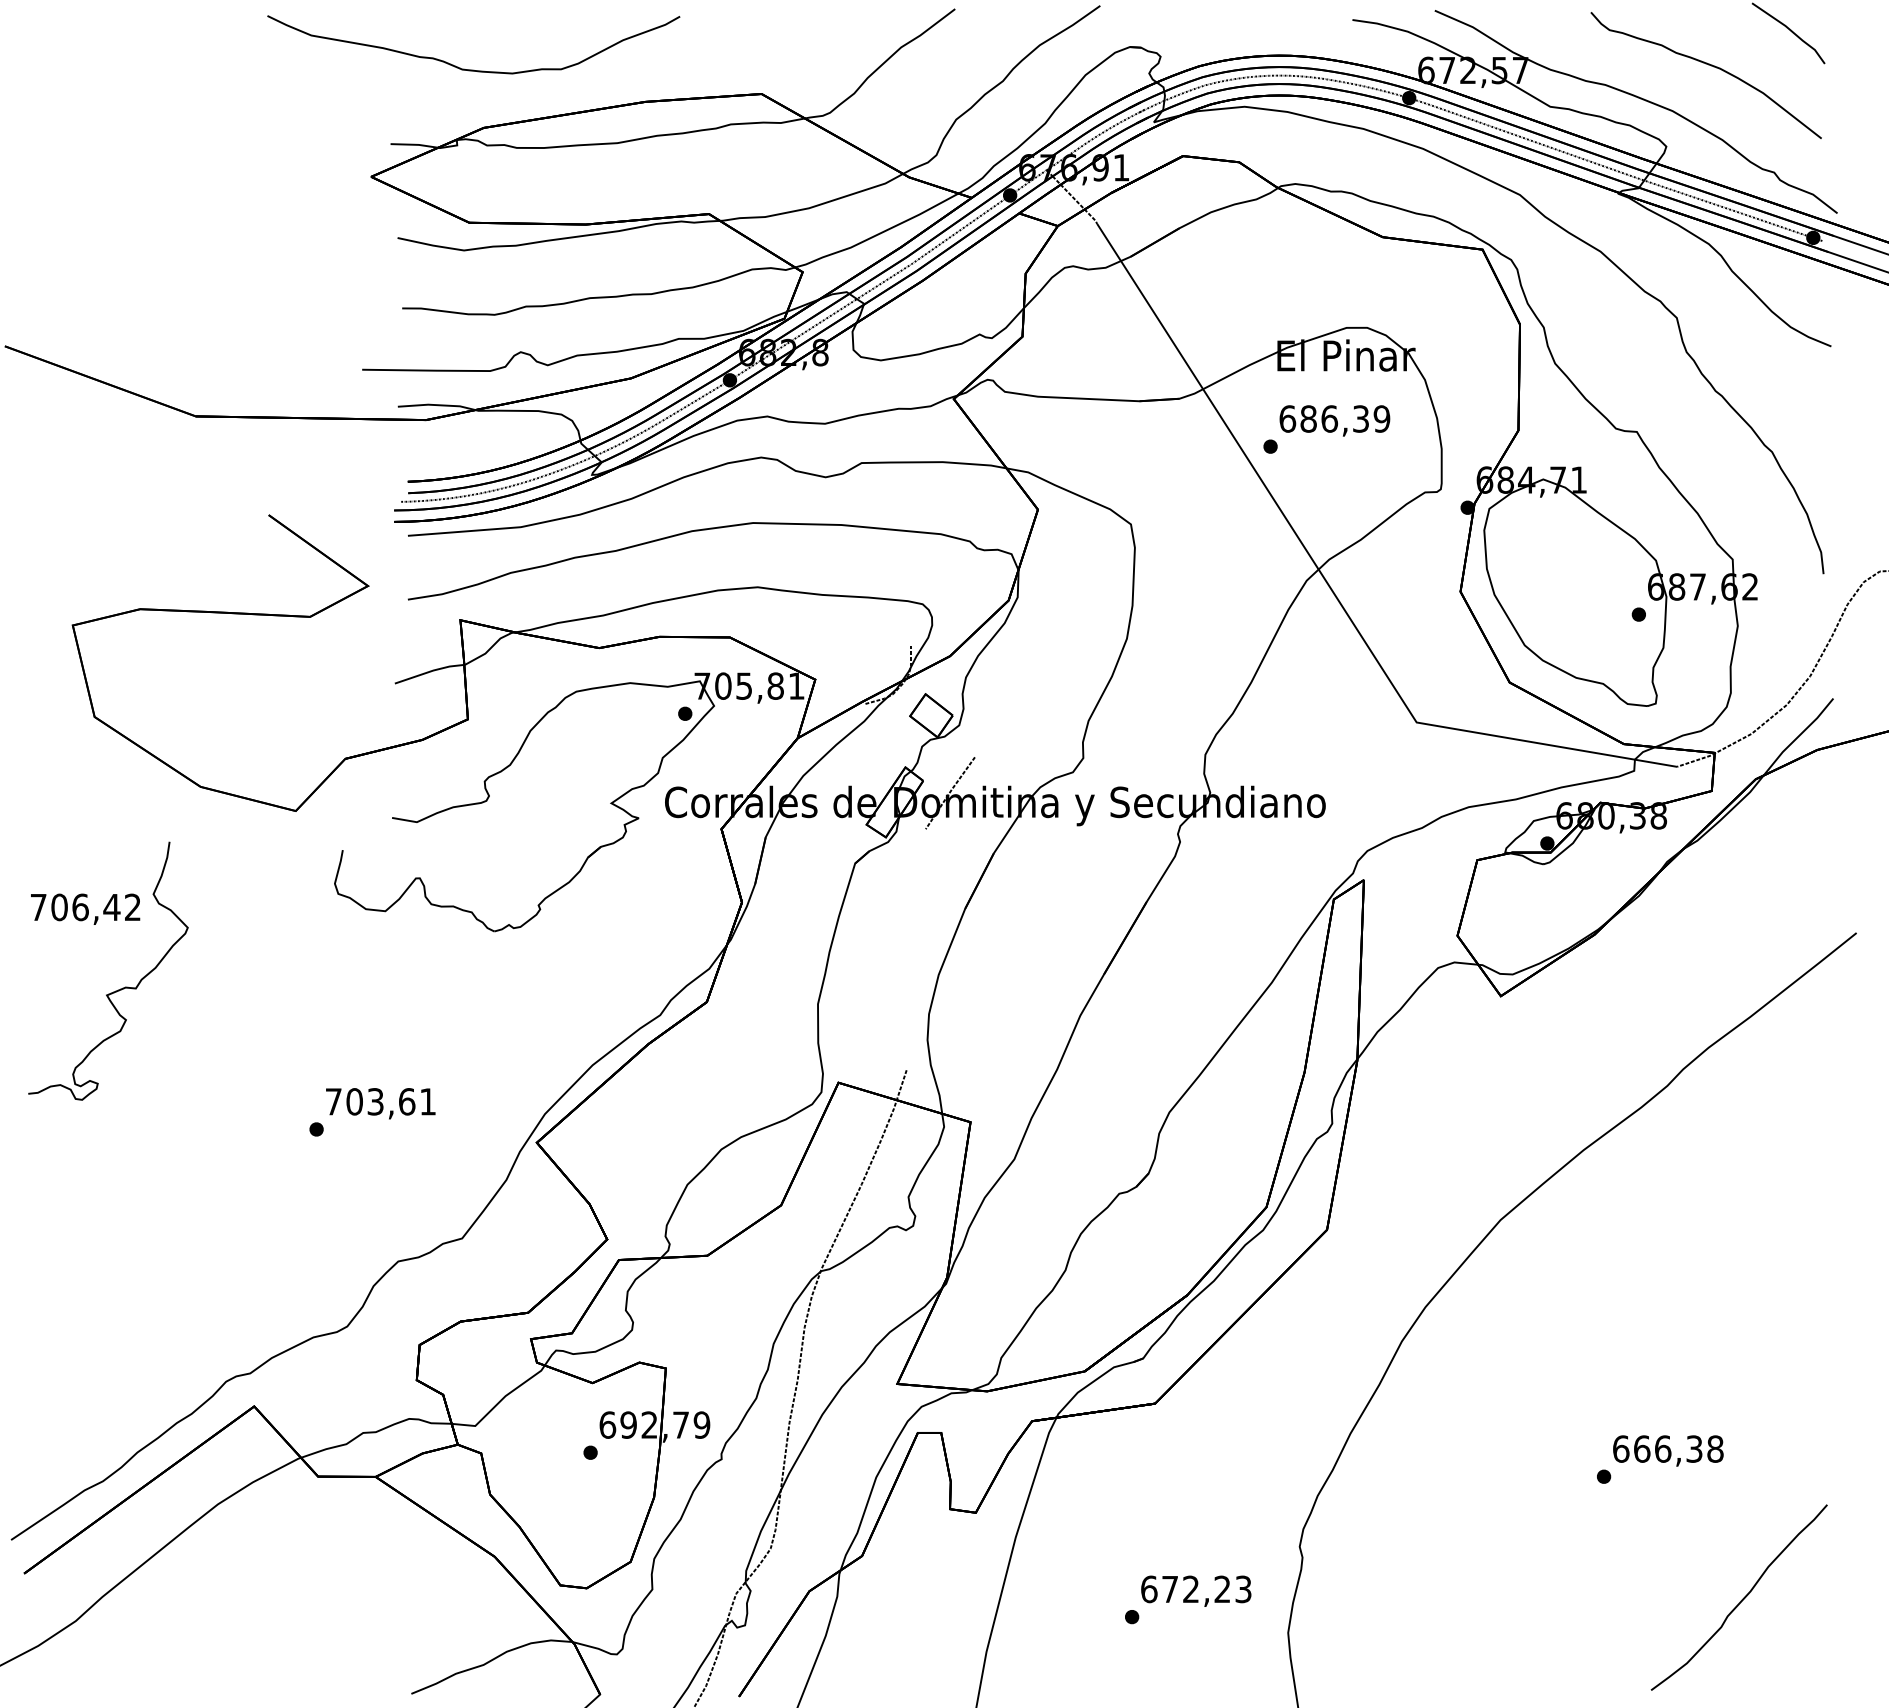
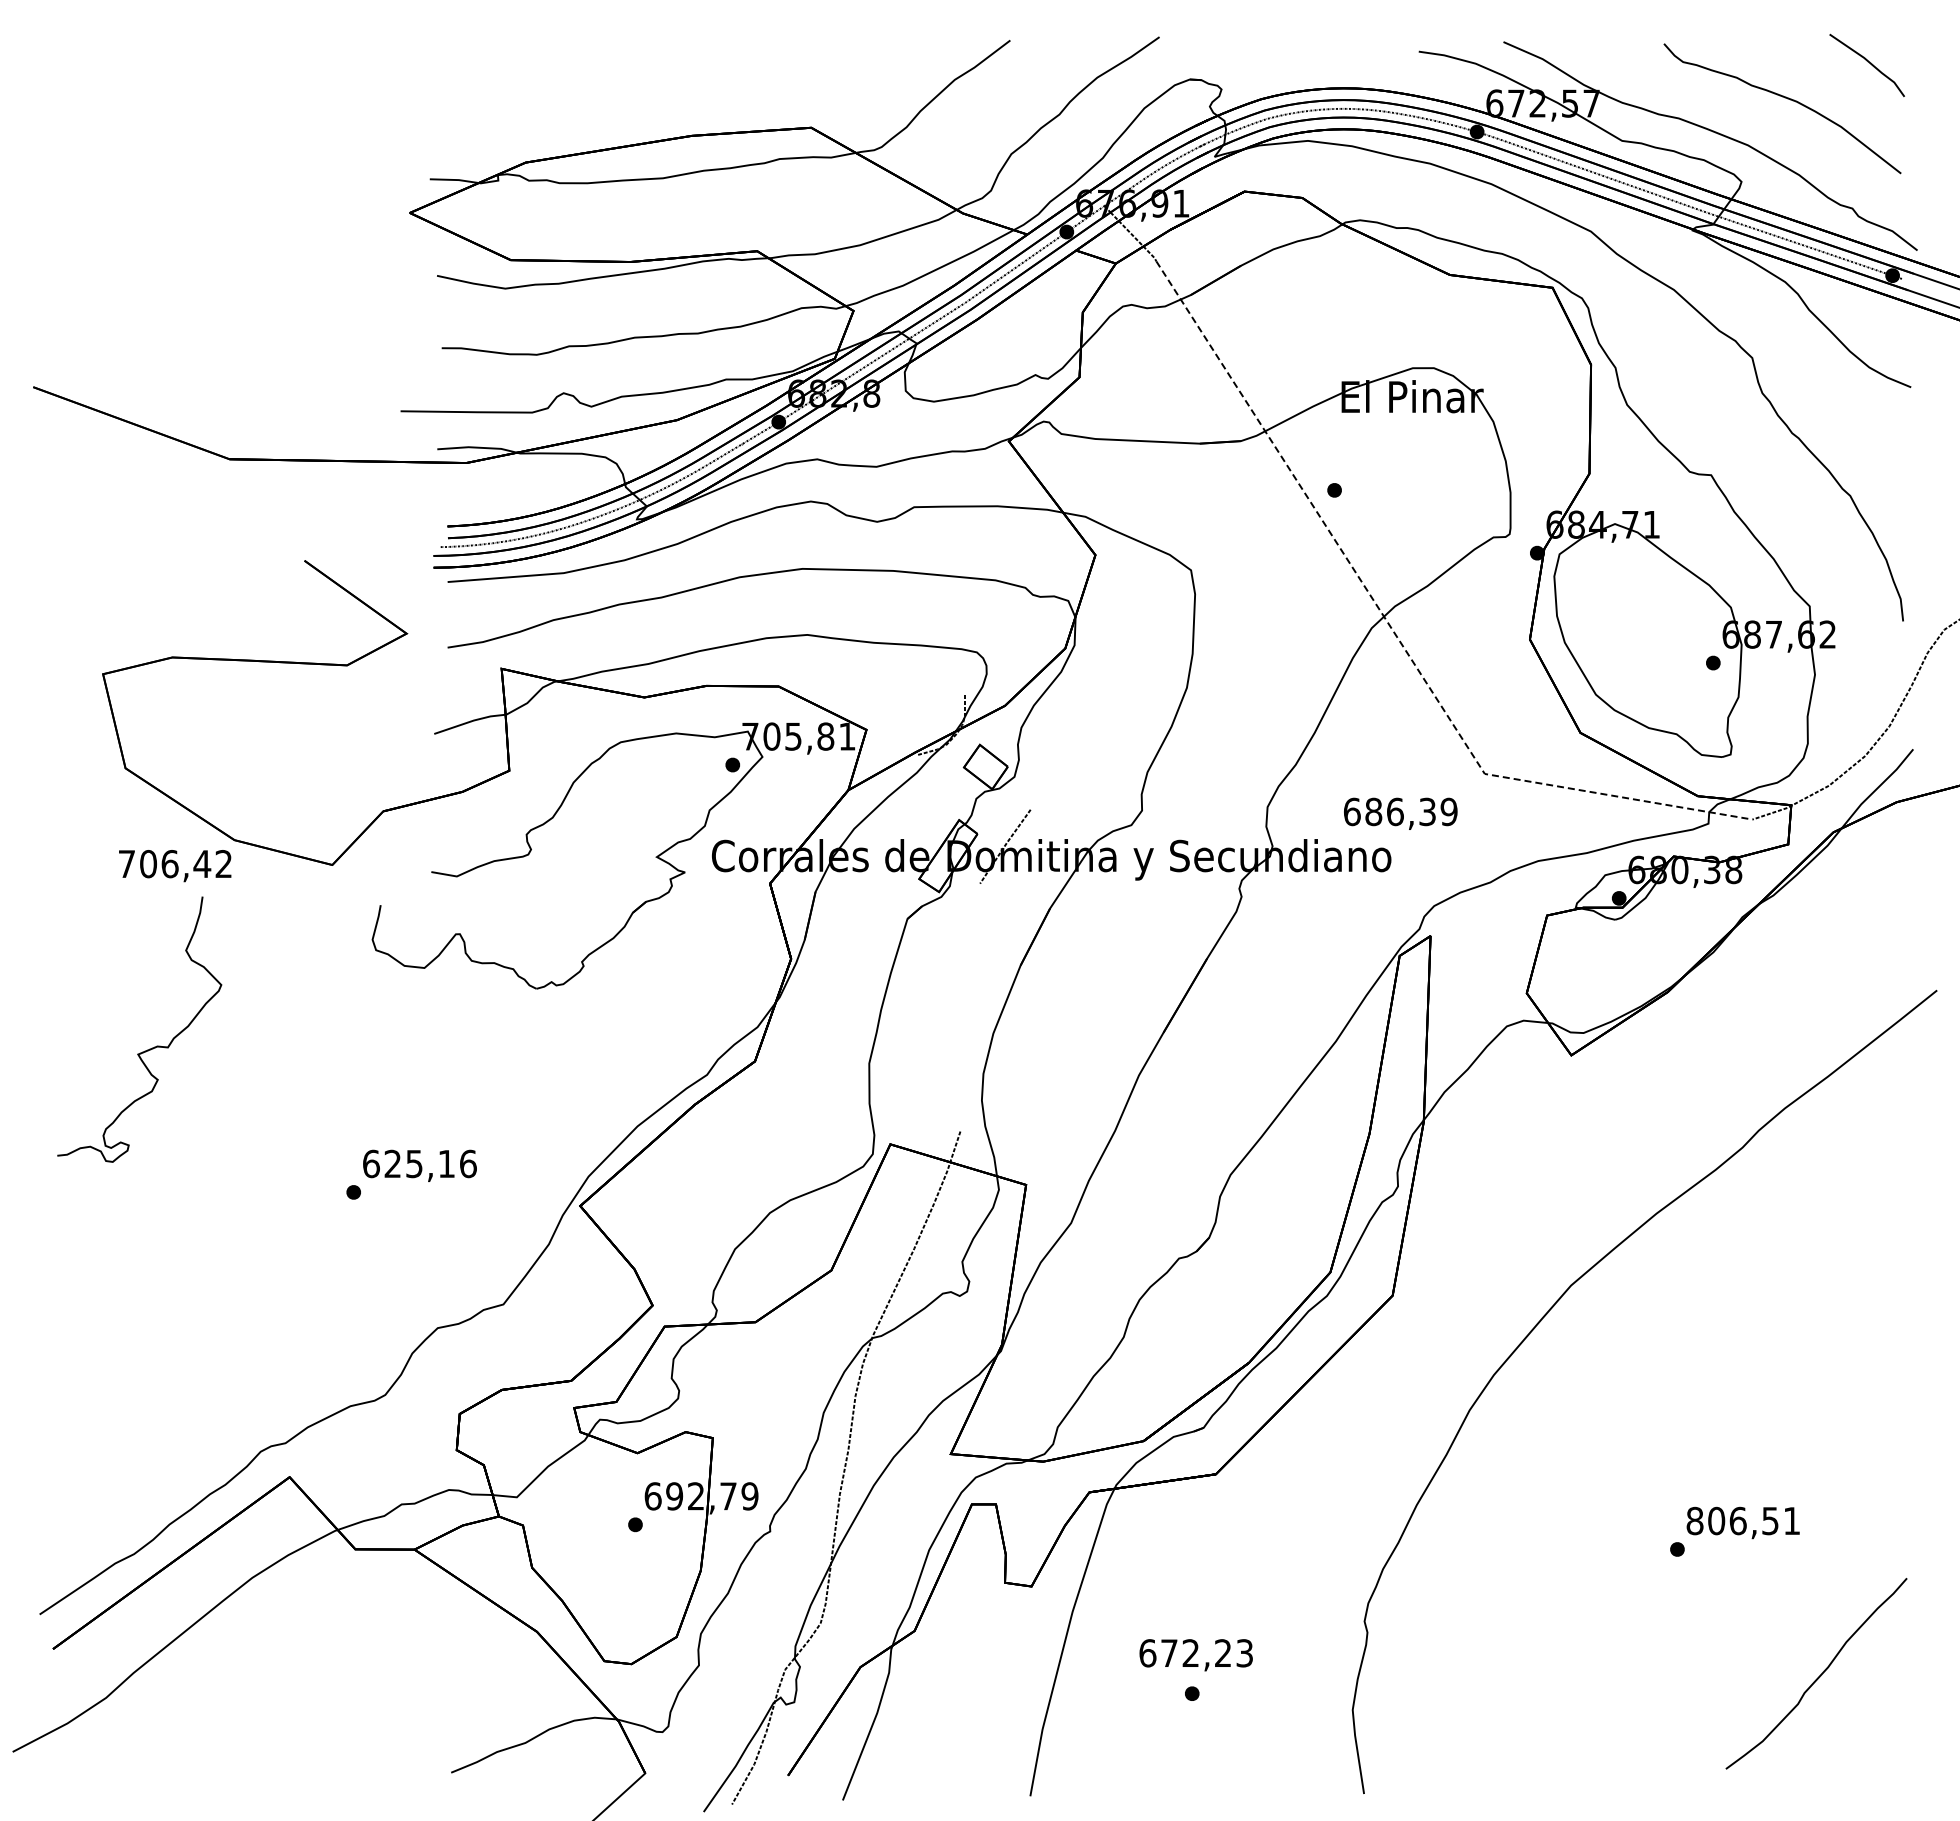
part: (472, 69) -> (514, 102), removed
text: (1334, 420) -> (1400, 813), moved
line: (1328, 584) -> (1394, 632), solid -> dashed
text: (85, 909) -> (175, 866), moved
text: (380, 1101) -> (419, 1163), 703,61 -> 625,16
text: (1668, 1448) -> (1743, 1520), 666,38 -> 806,51
text: (1195, 1591) -> (1195, 1655), moved

